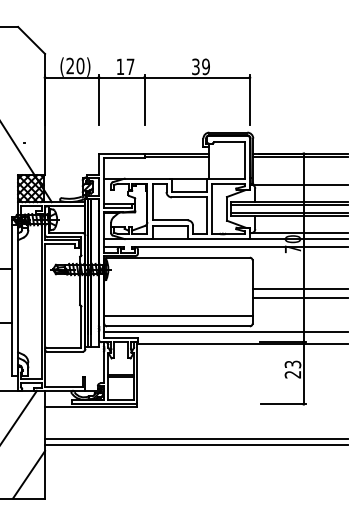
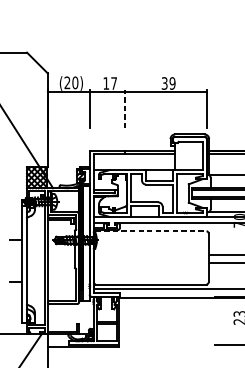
line: (144, 99) -> (124, 108), solid -> dashed
line: (178, 257) -> (151, 231), solid -> dashed
line: (178, 315) -> (151, 276), removed

